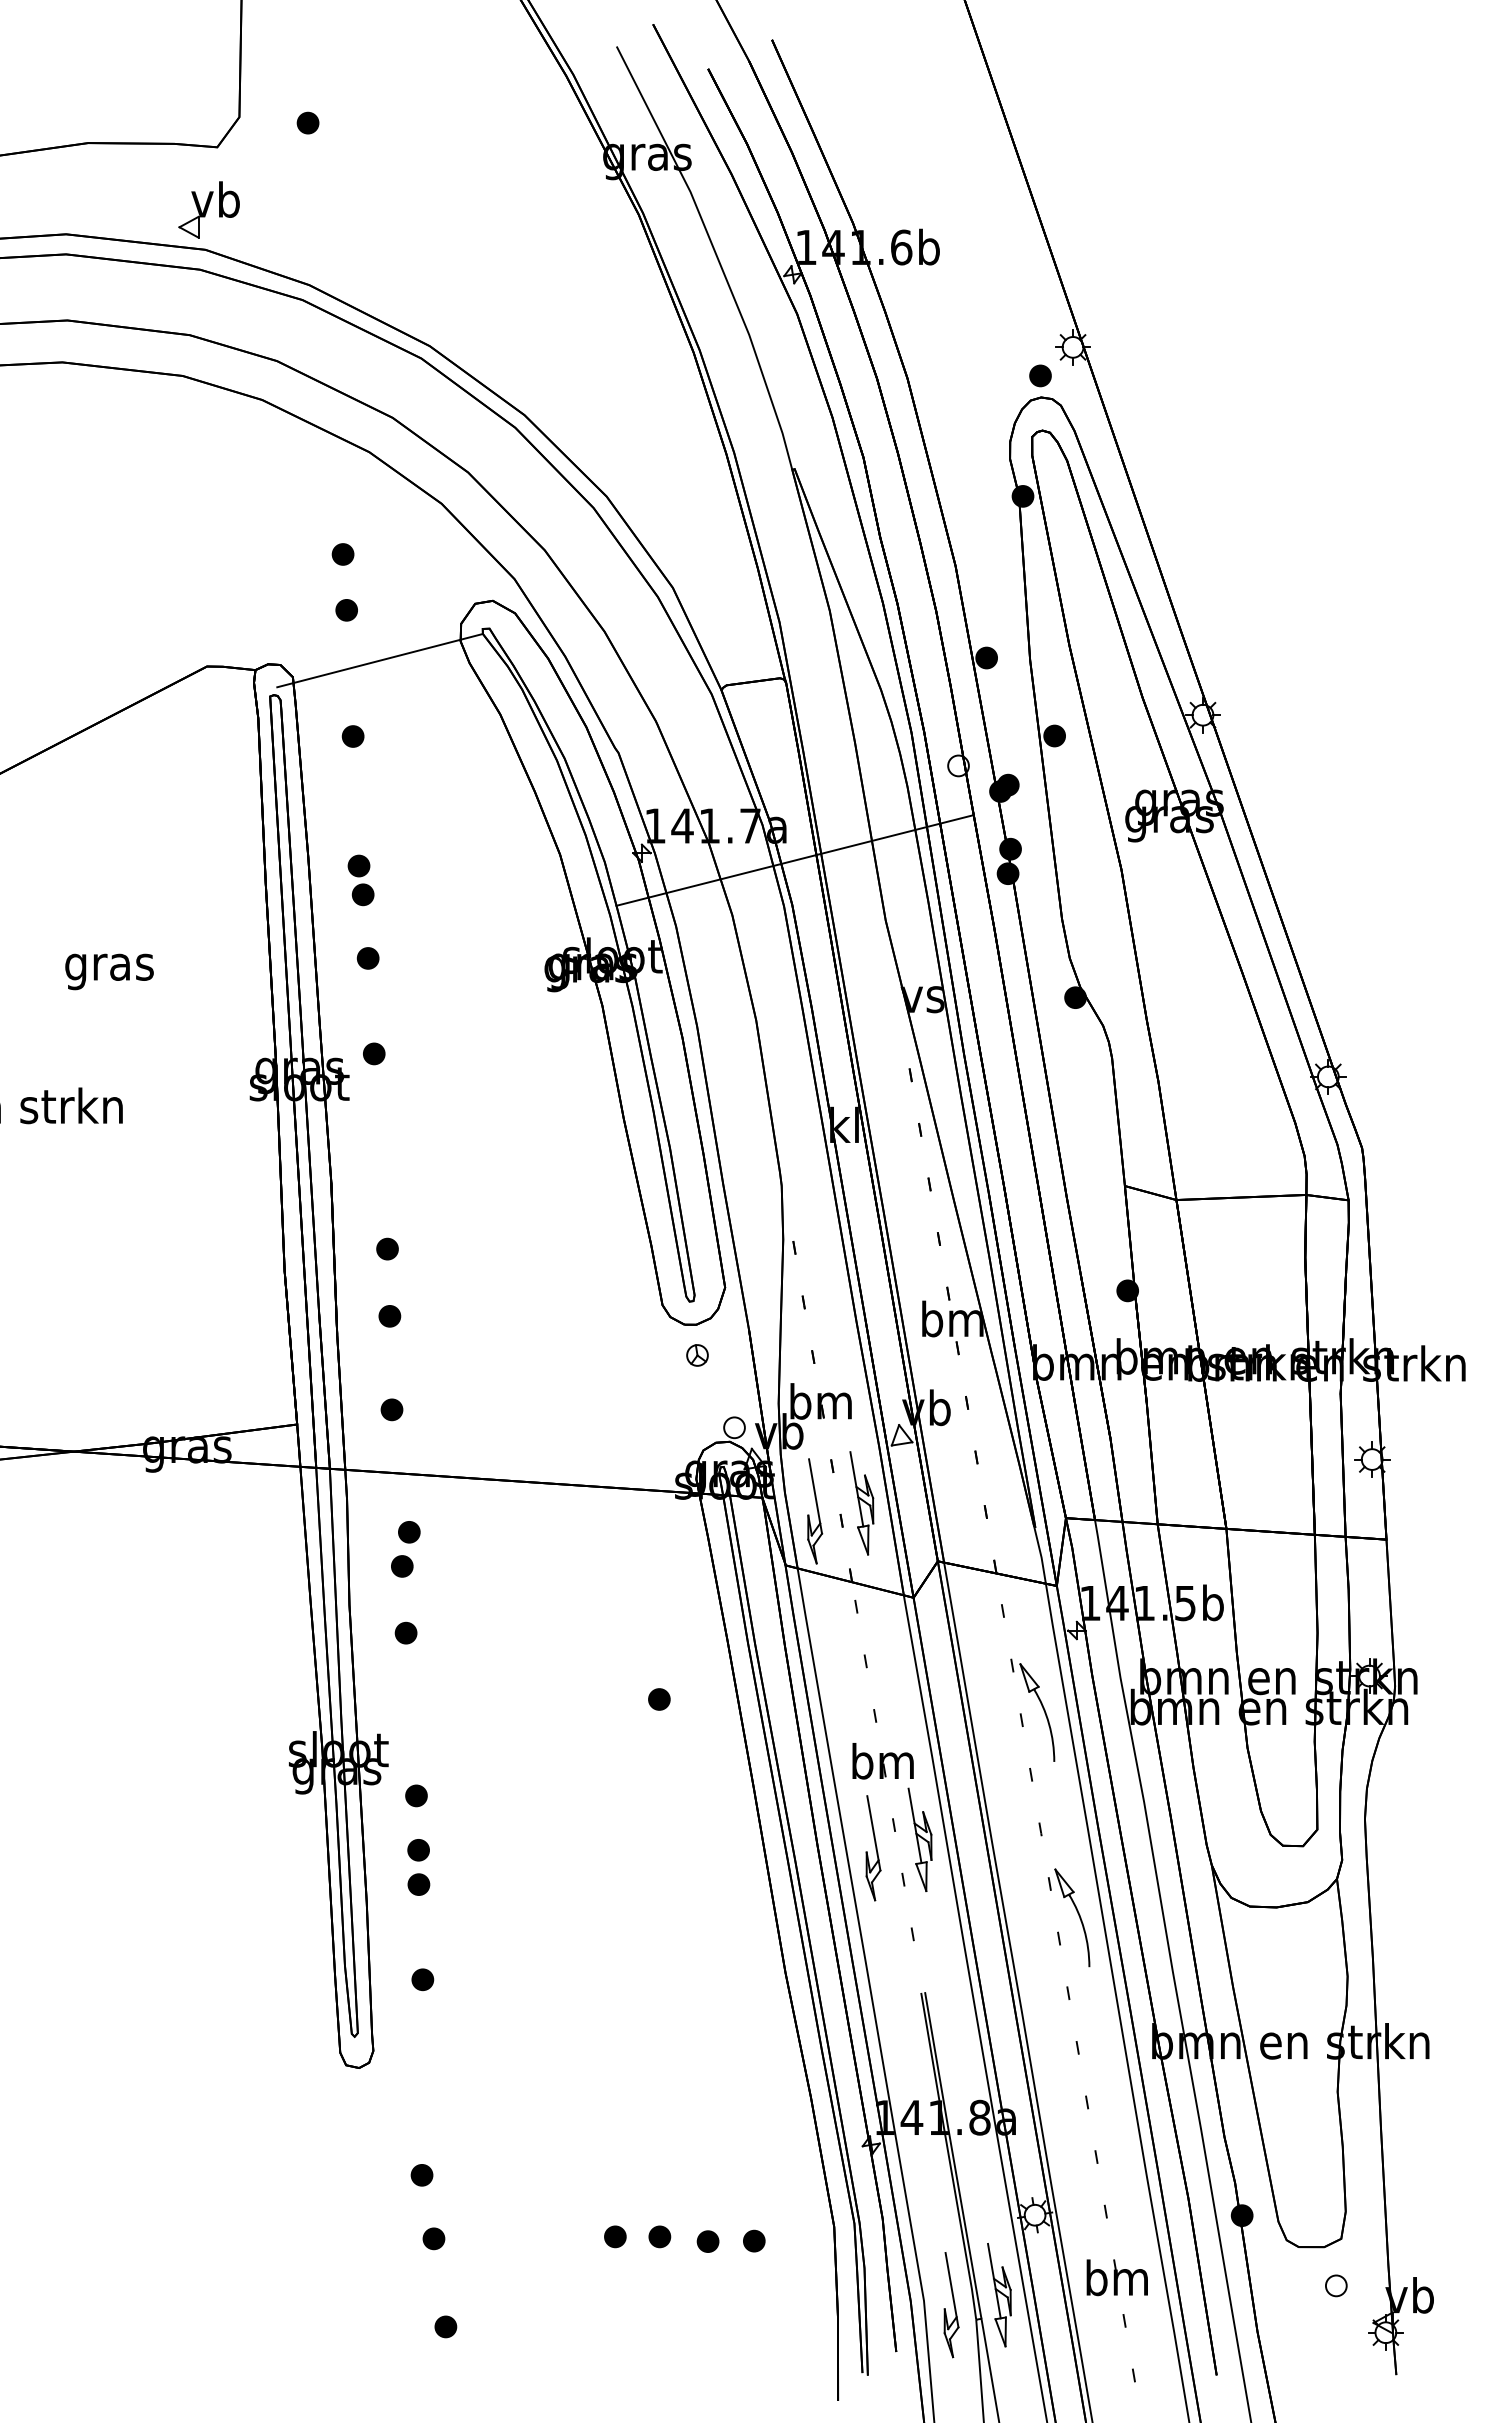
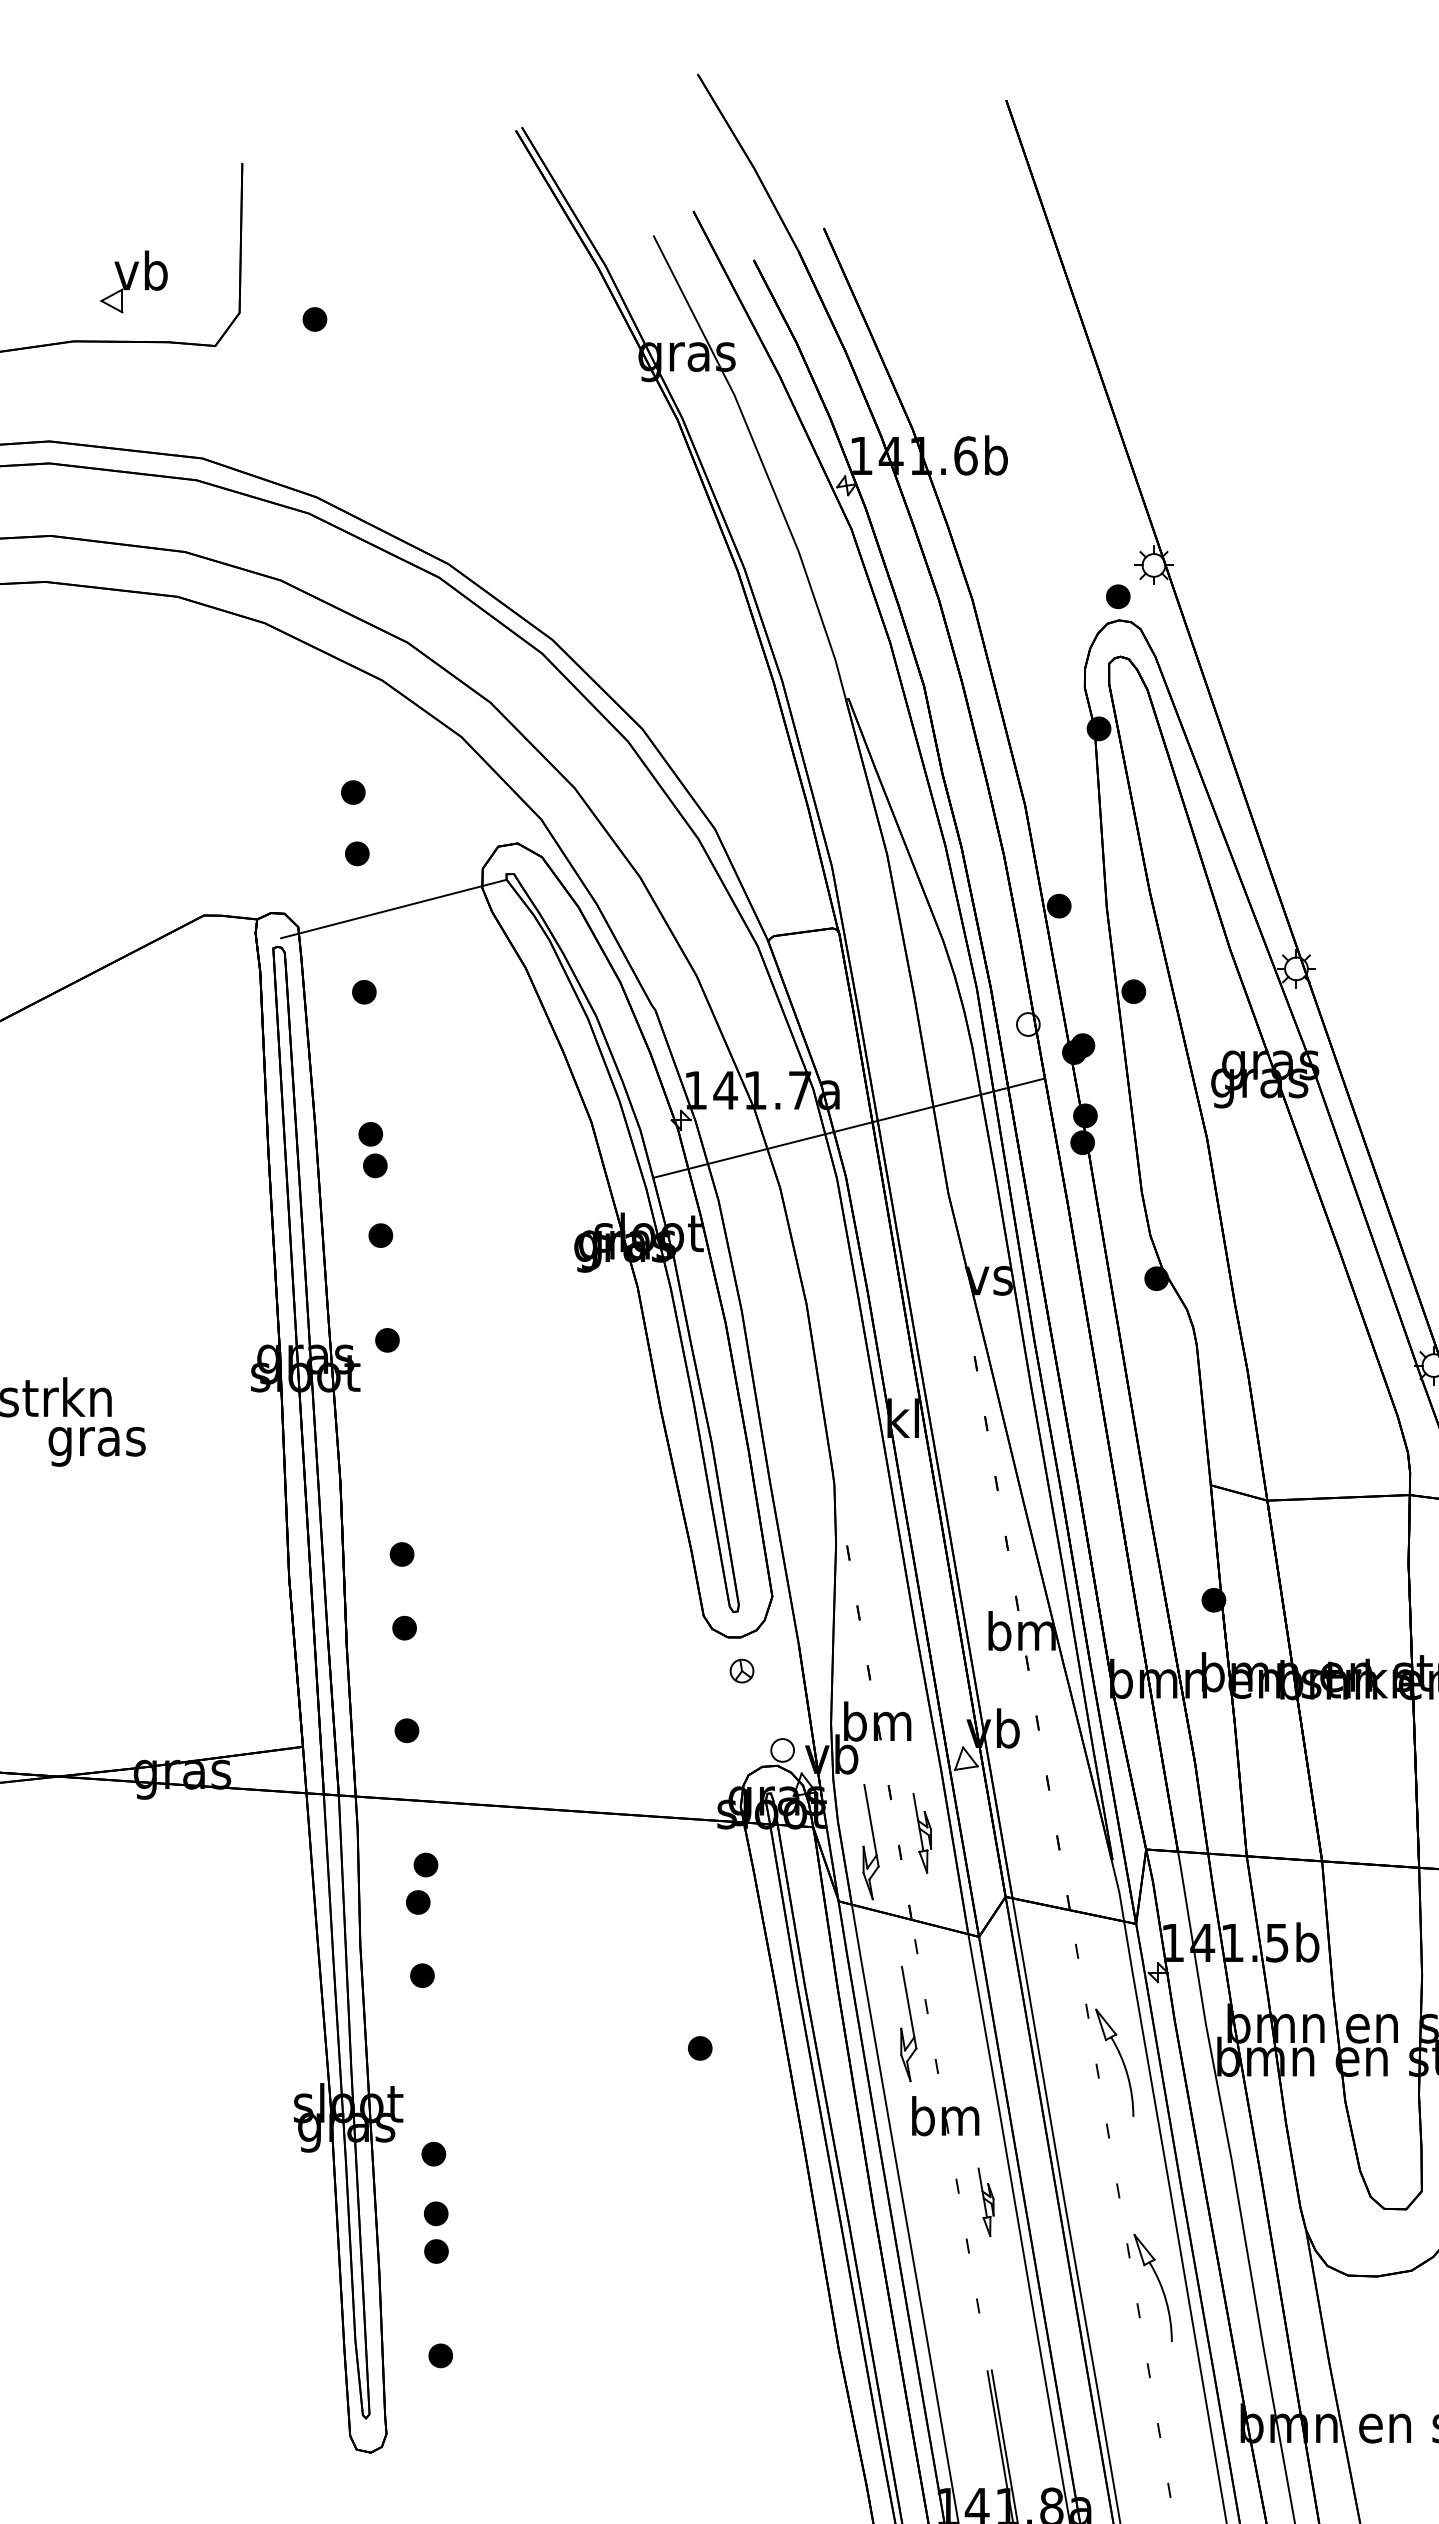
part: (208, 209) -> (133, 281), moved
text: (109, 971) -> (97, 1446), moved
part: (861, 1503) -> (921, 1833), size x0.7
part: (919, 1839) -> (985, 2202), size x0.6
part: (873, 1848) -> (908, 2024), moved

